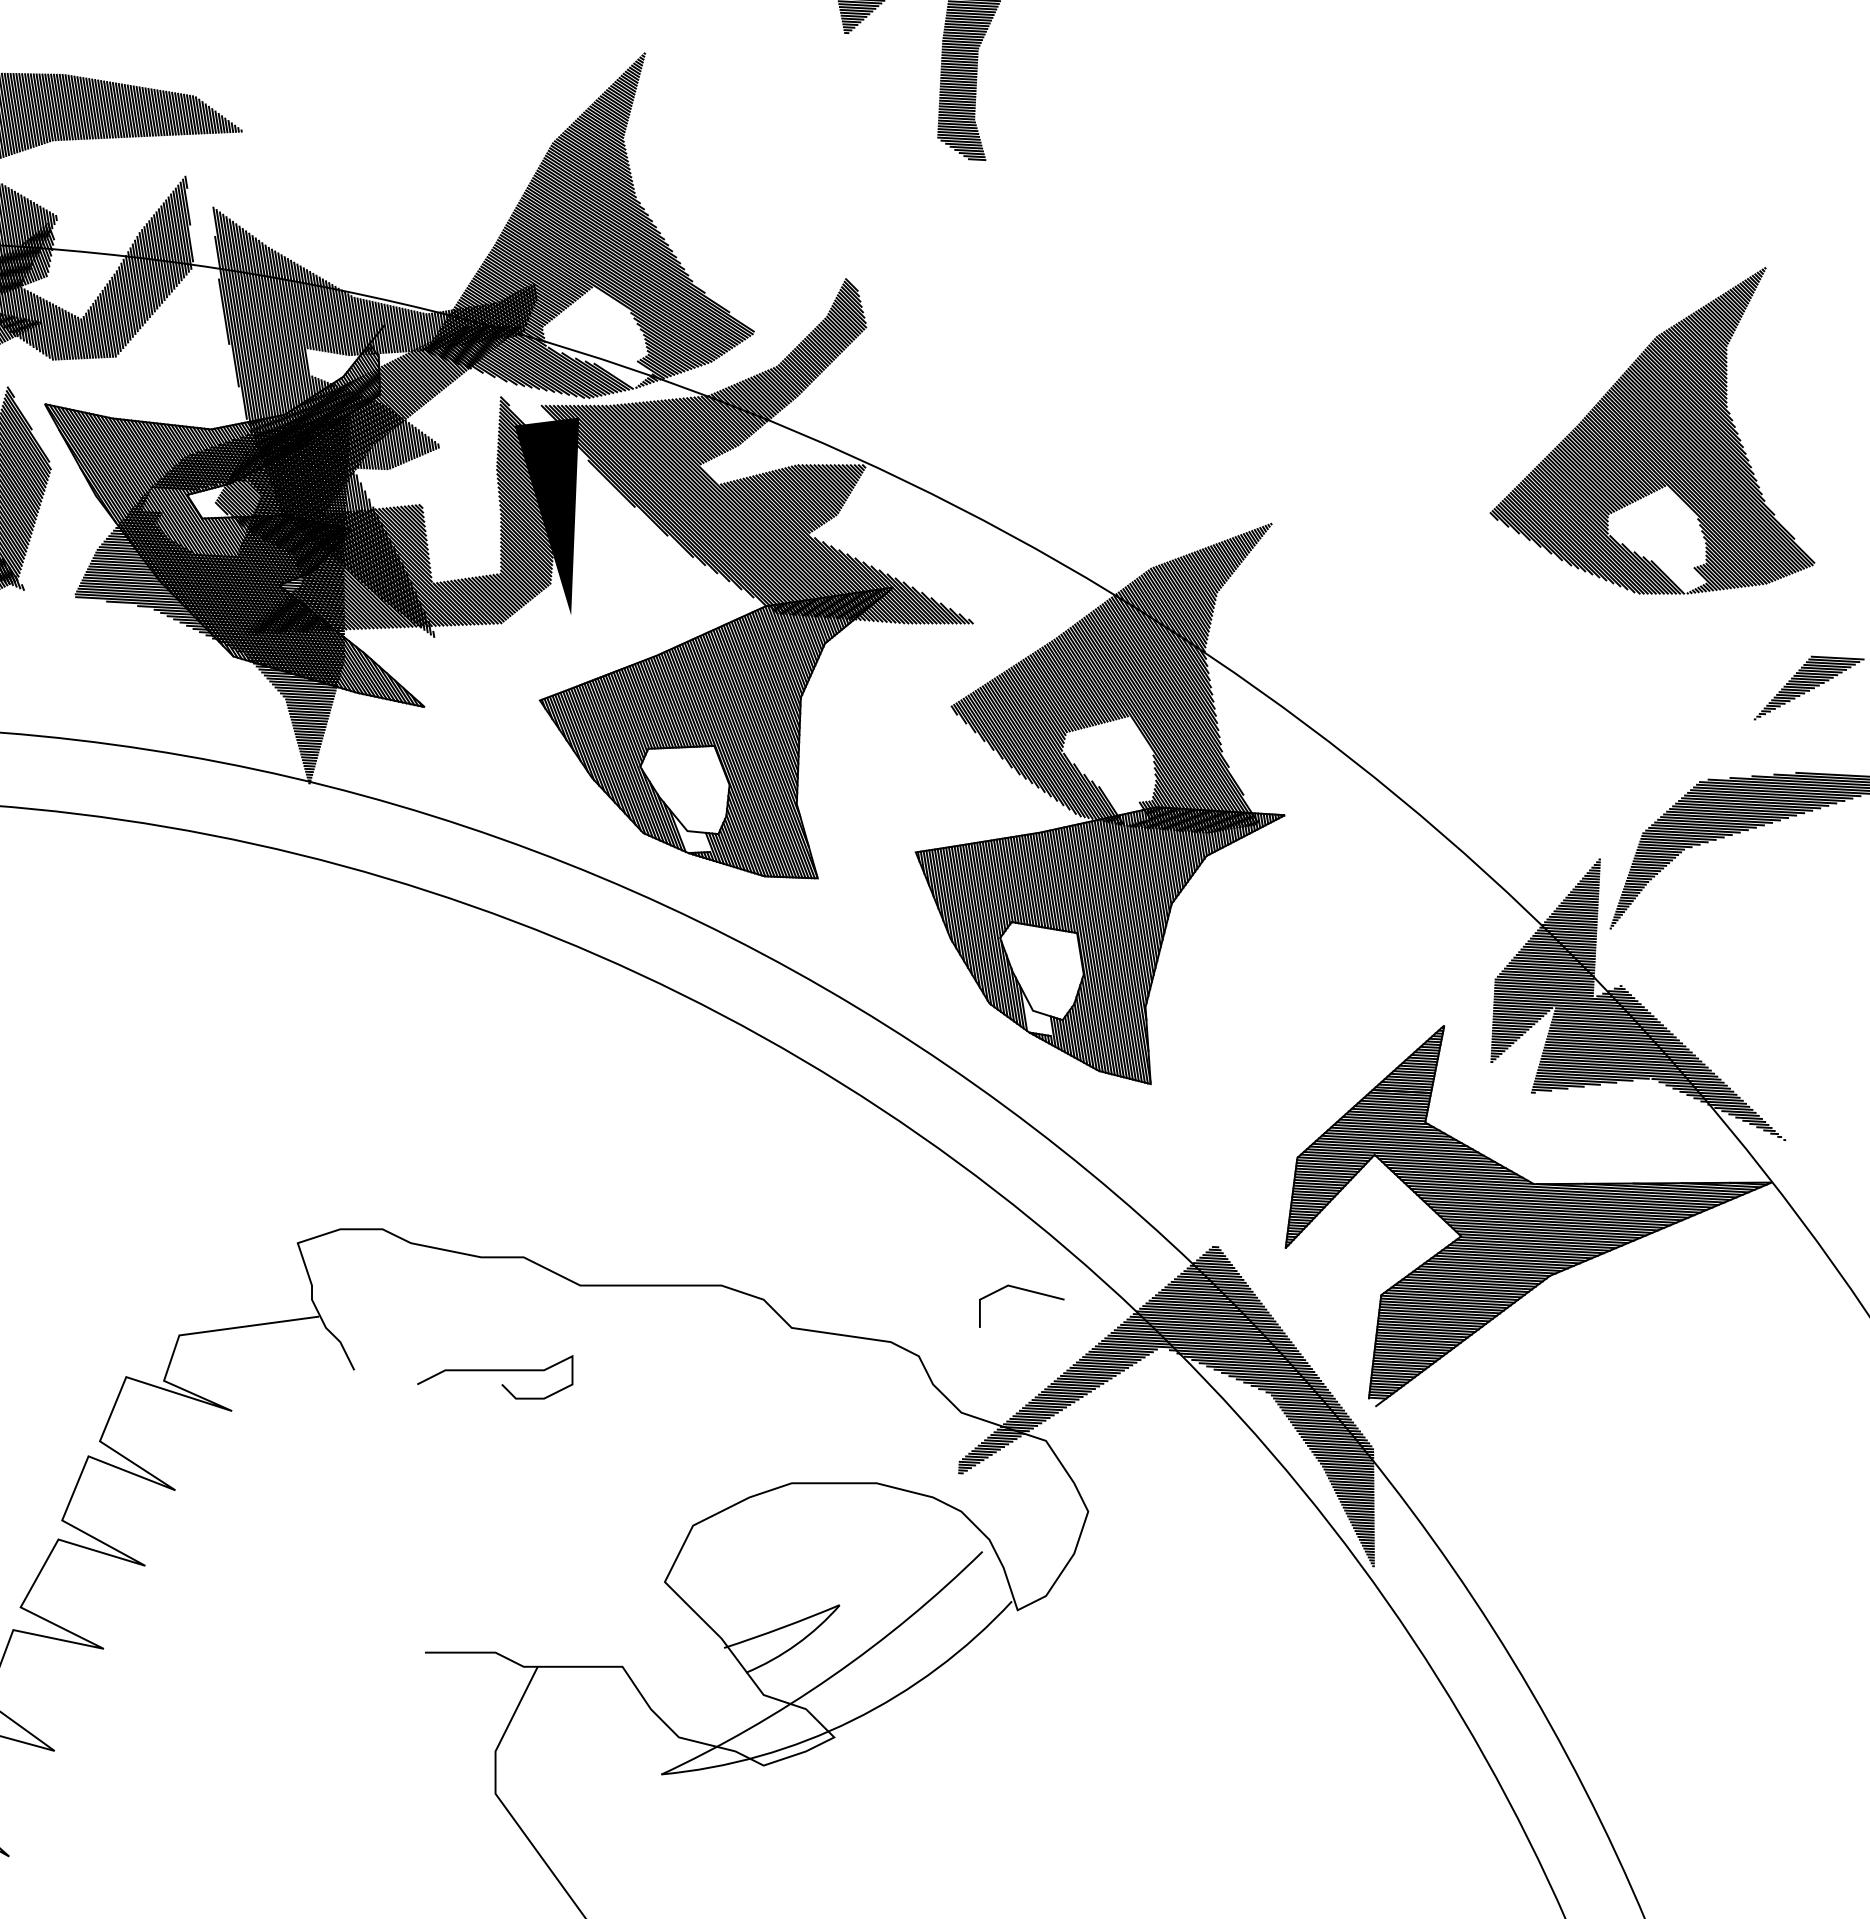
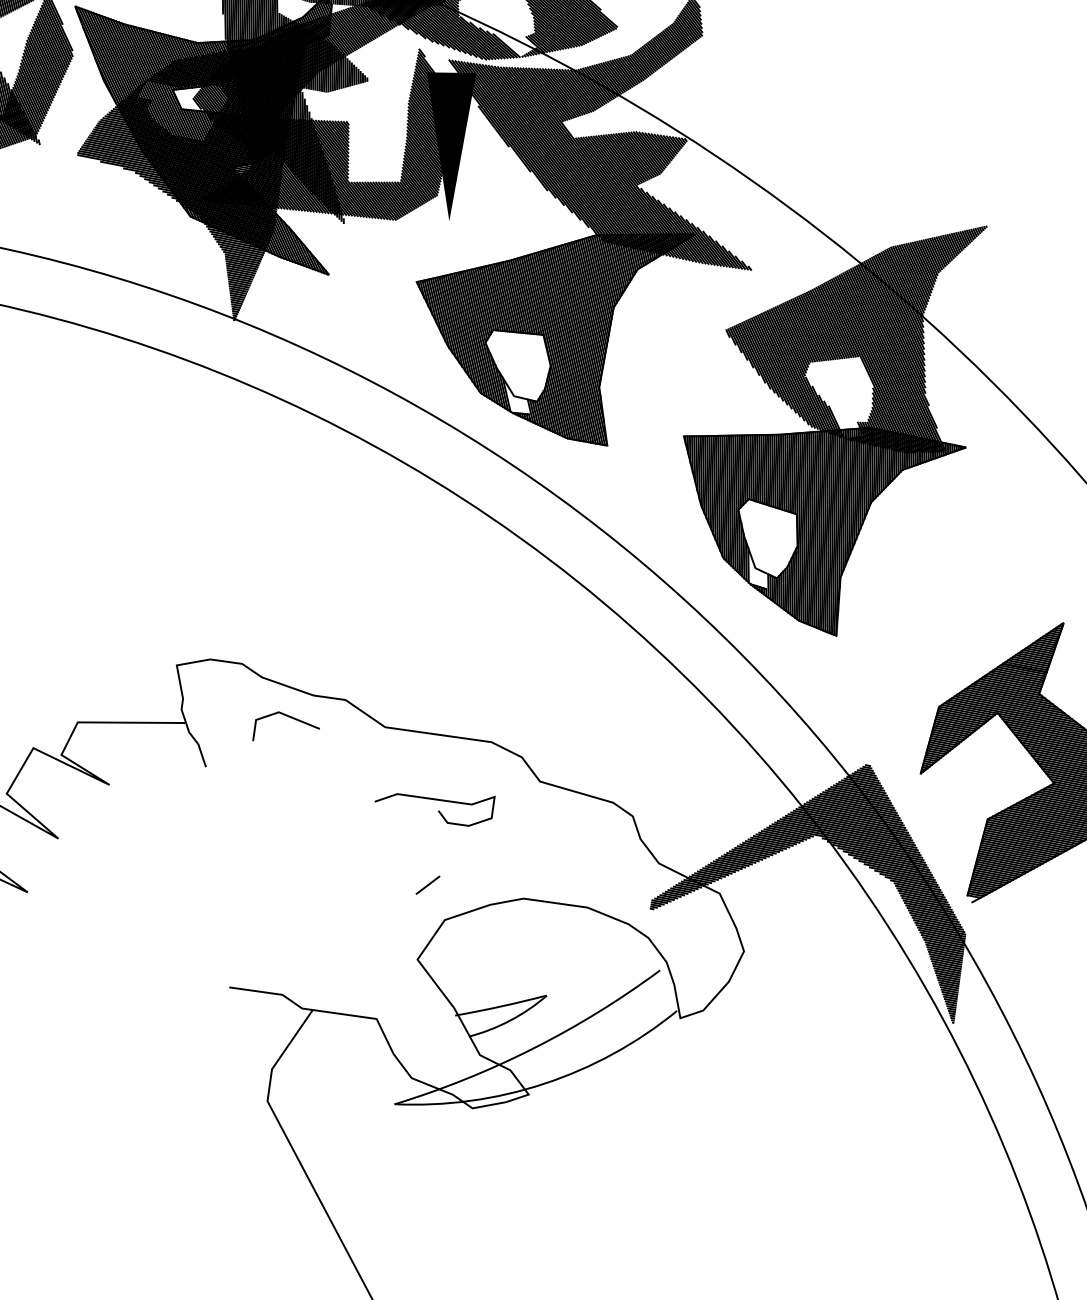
line: (1026, 1291) -> (292, 718), moved
curve: (495, 1371) -> (435, 800), moved
line: (664, 1482) -> (427, 884), added

